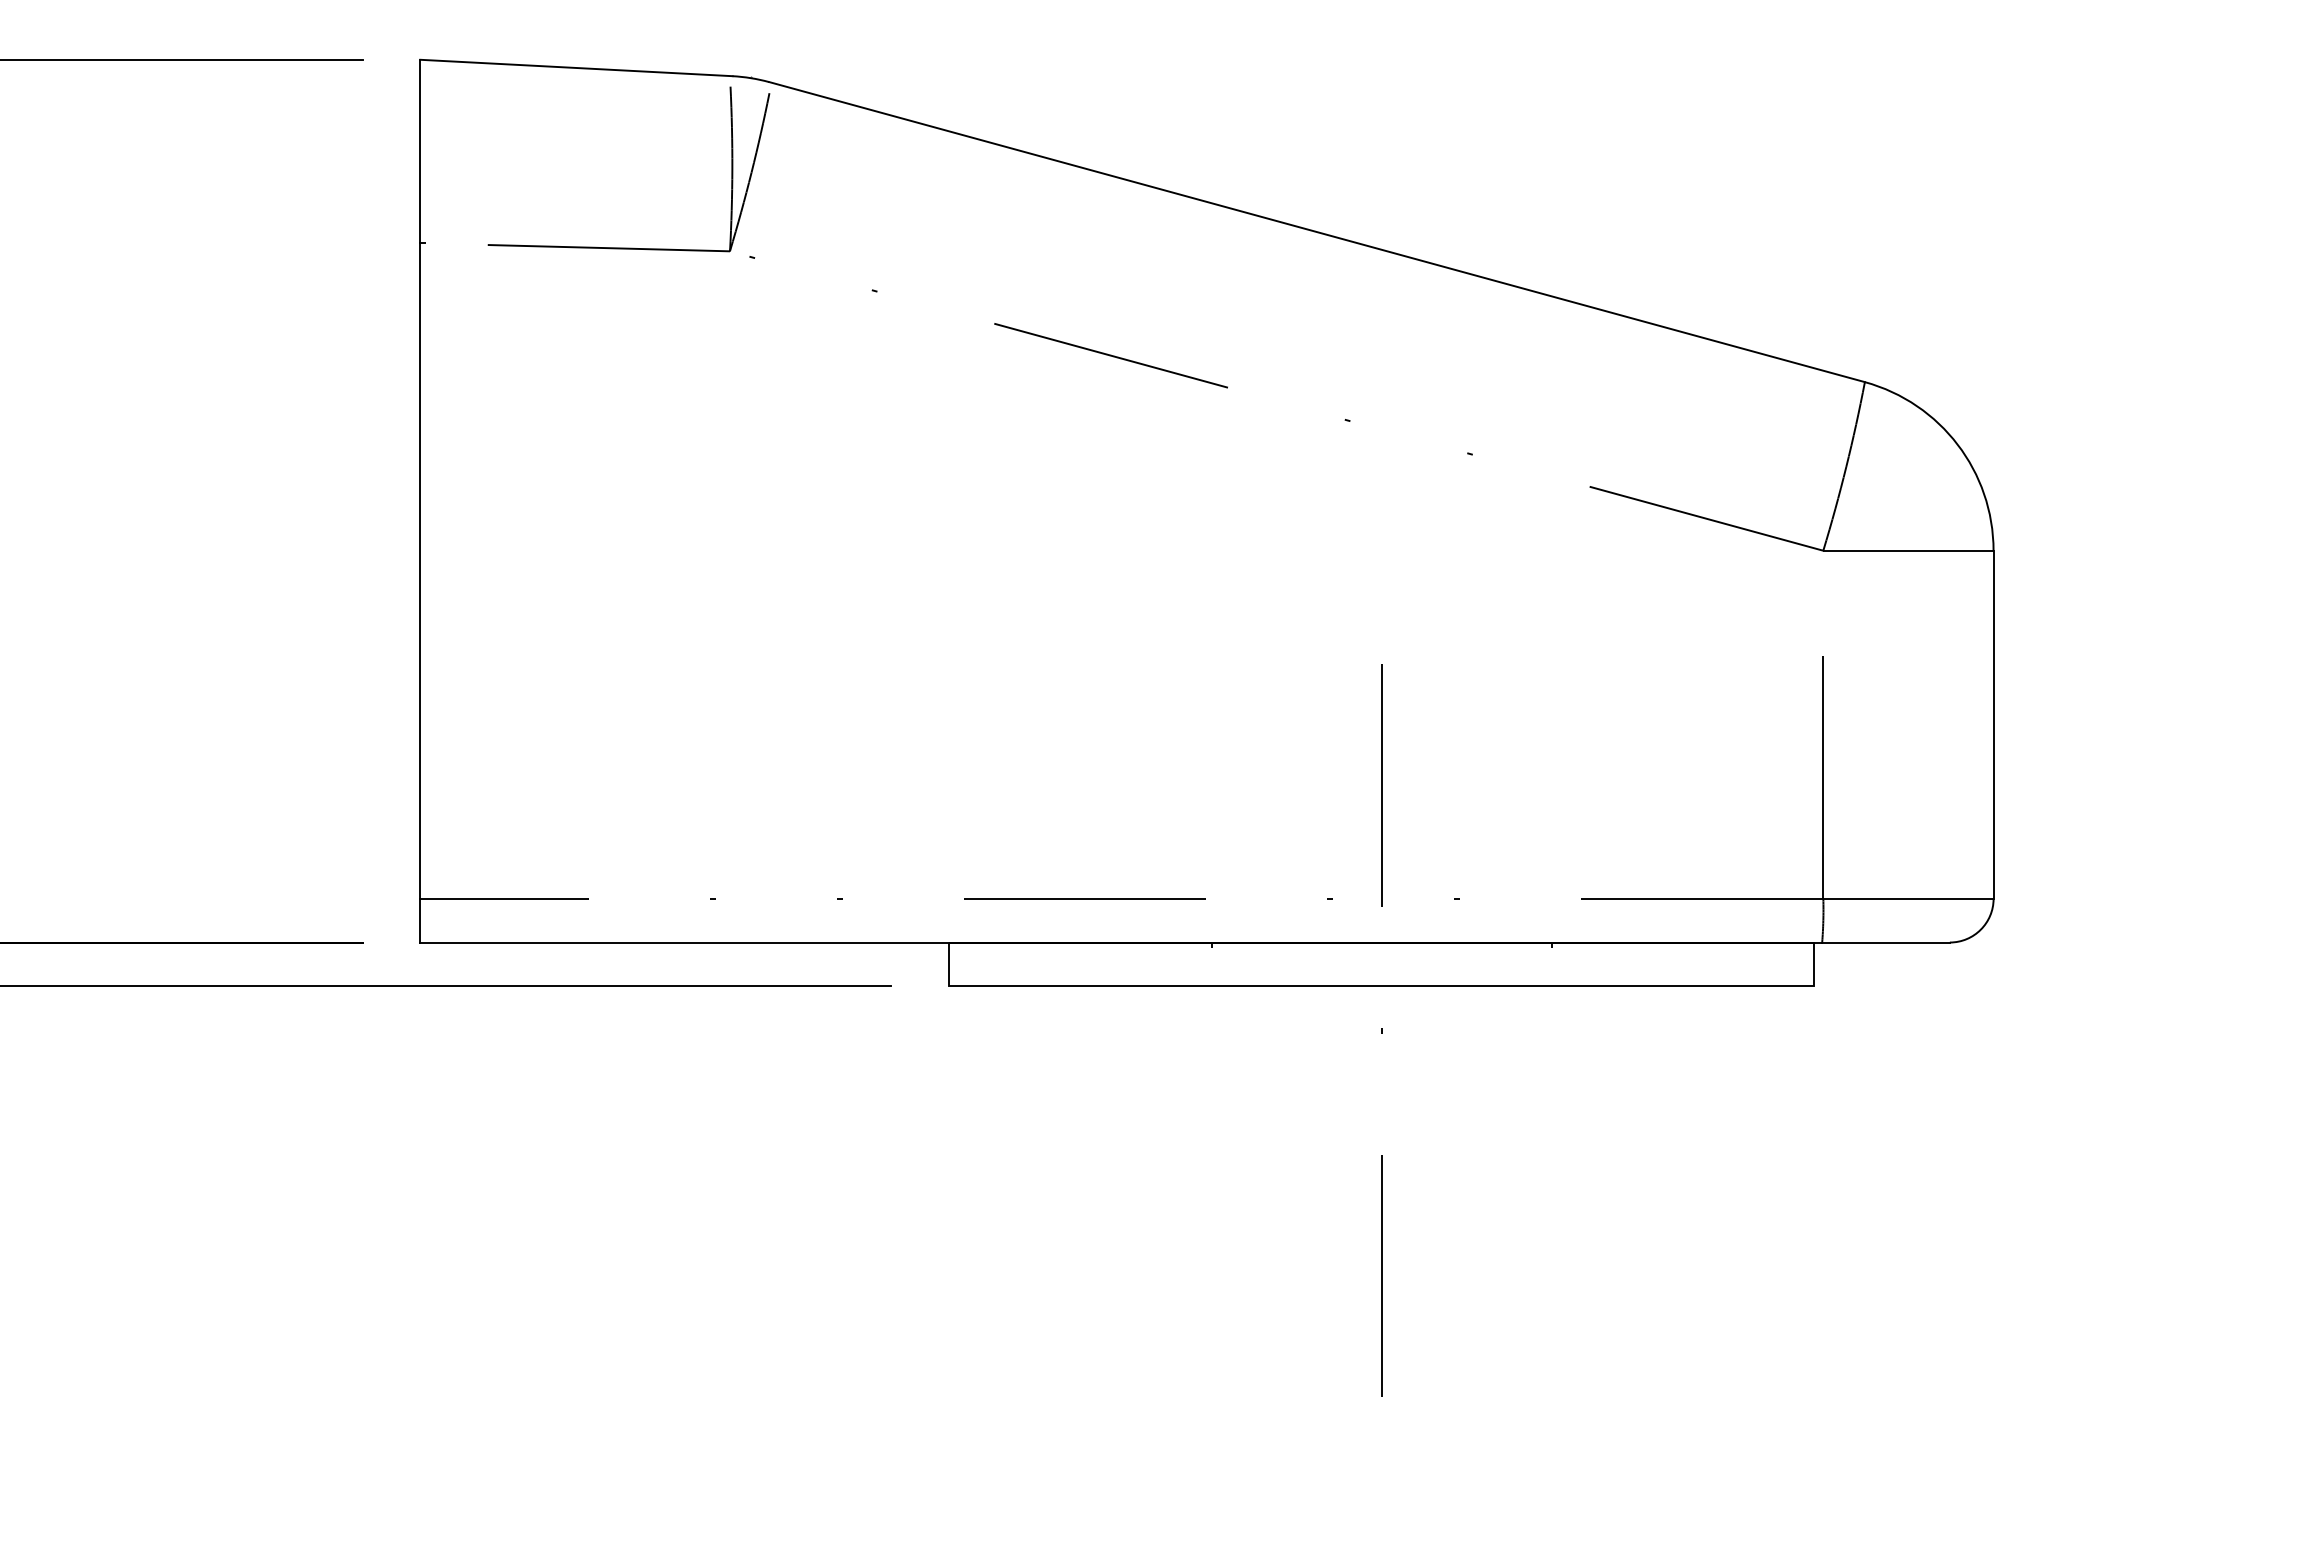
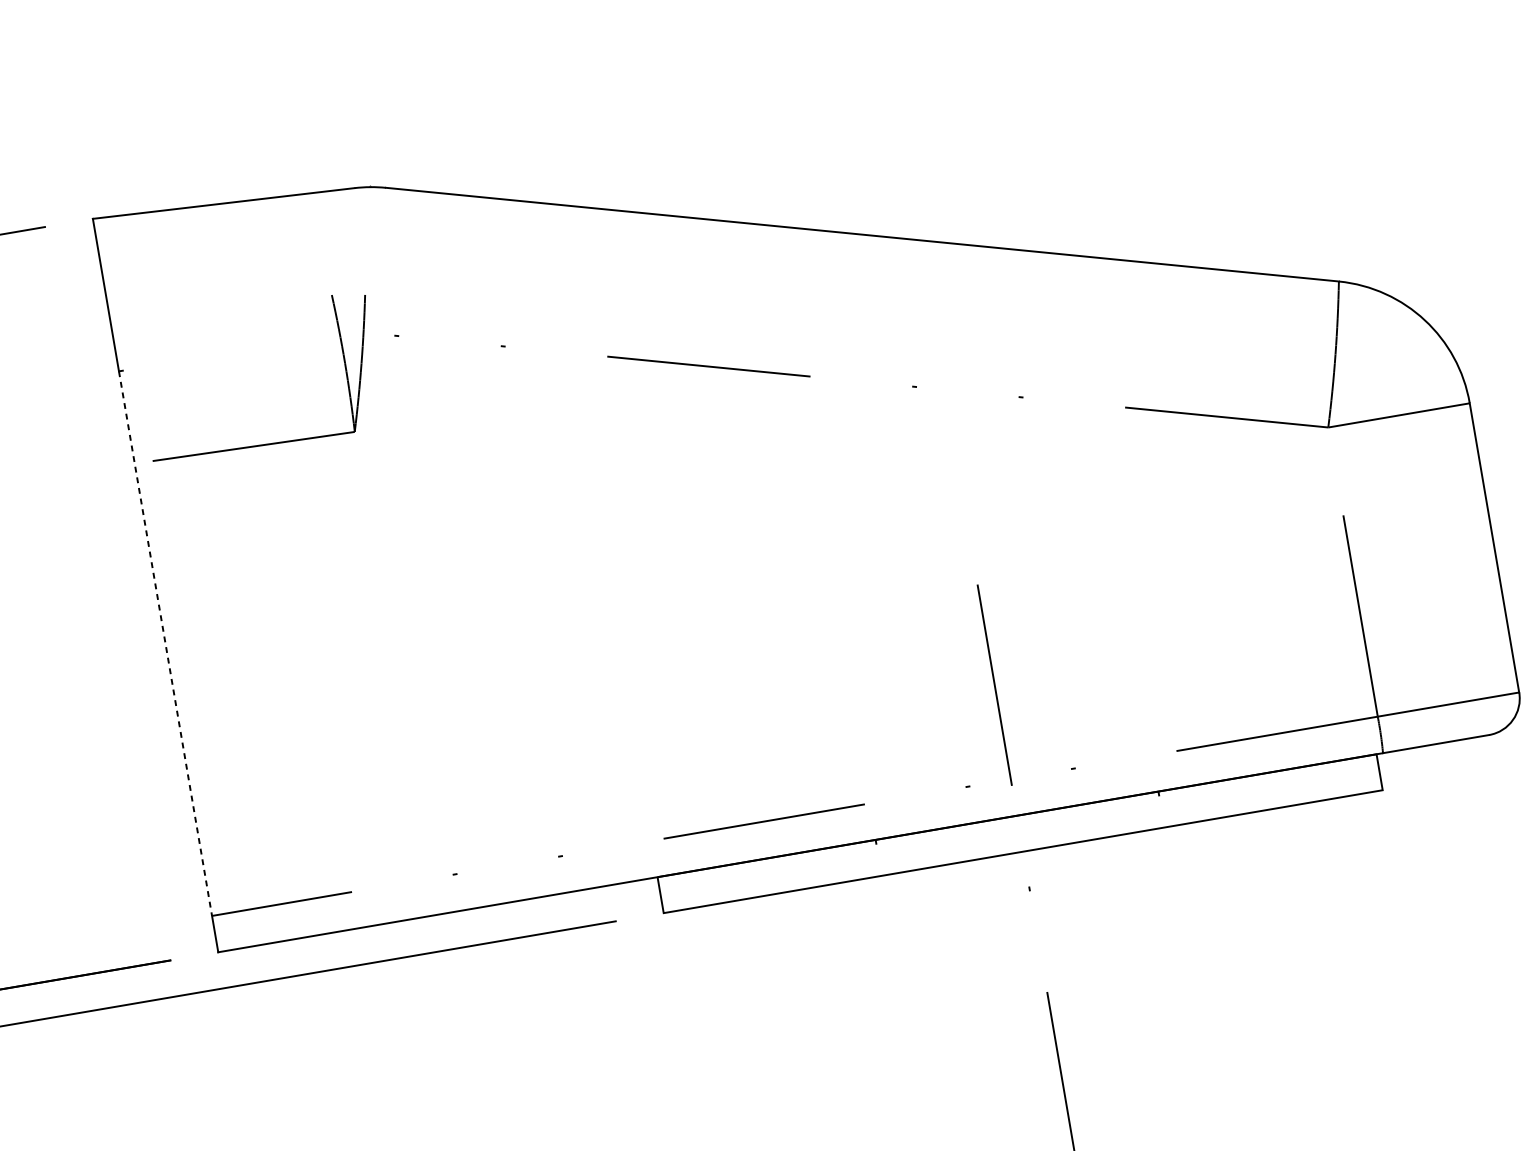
part: (628, 247) -> (269, 443), moved
line: (420, 571) -> (165, 643), solid -> dashed

